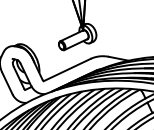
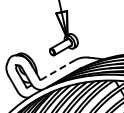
line: (66, 70) -> (57, 70), solid -> dashed

